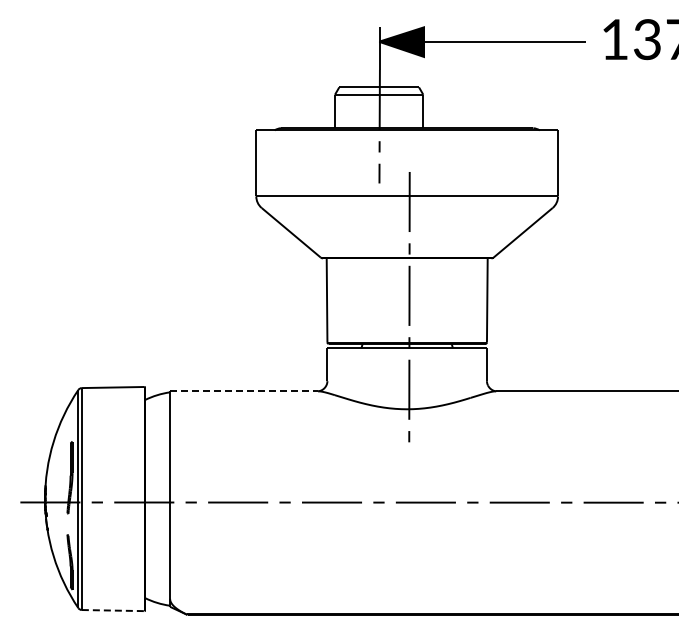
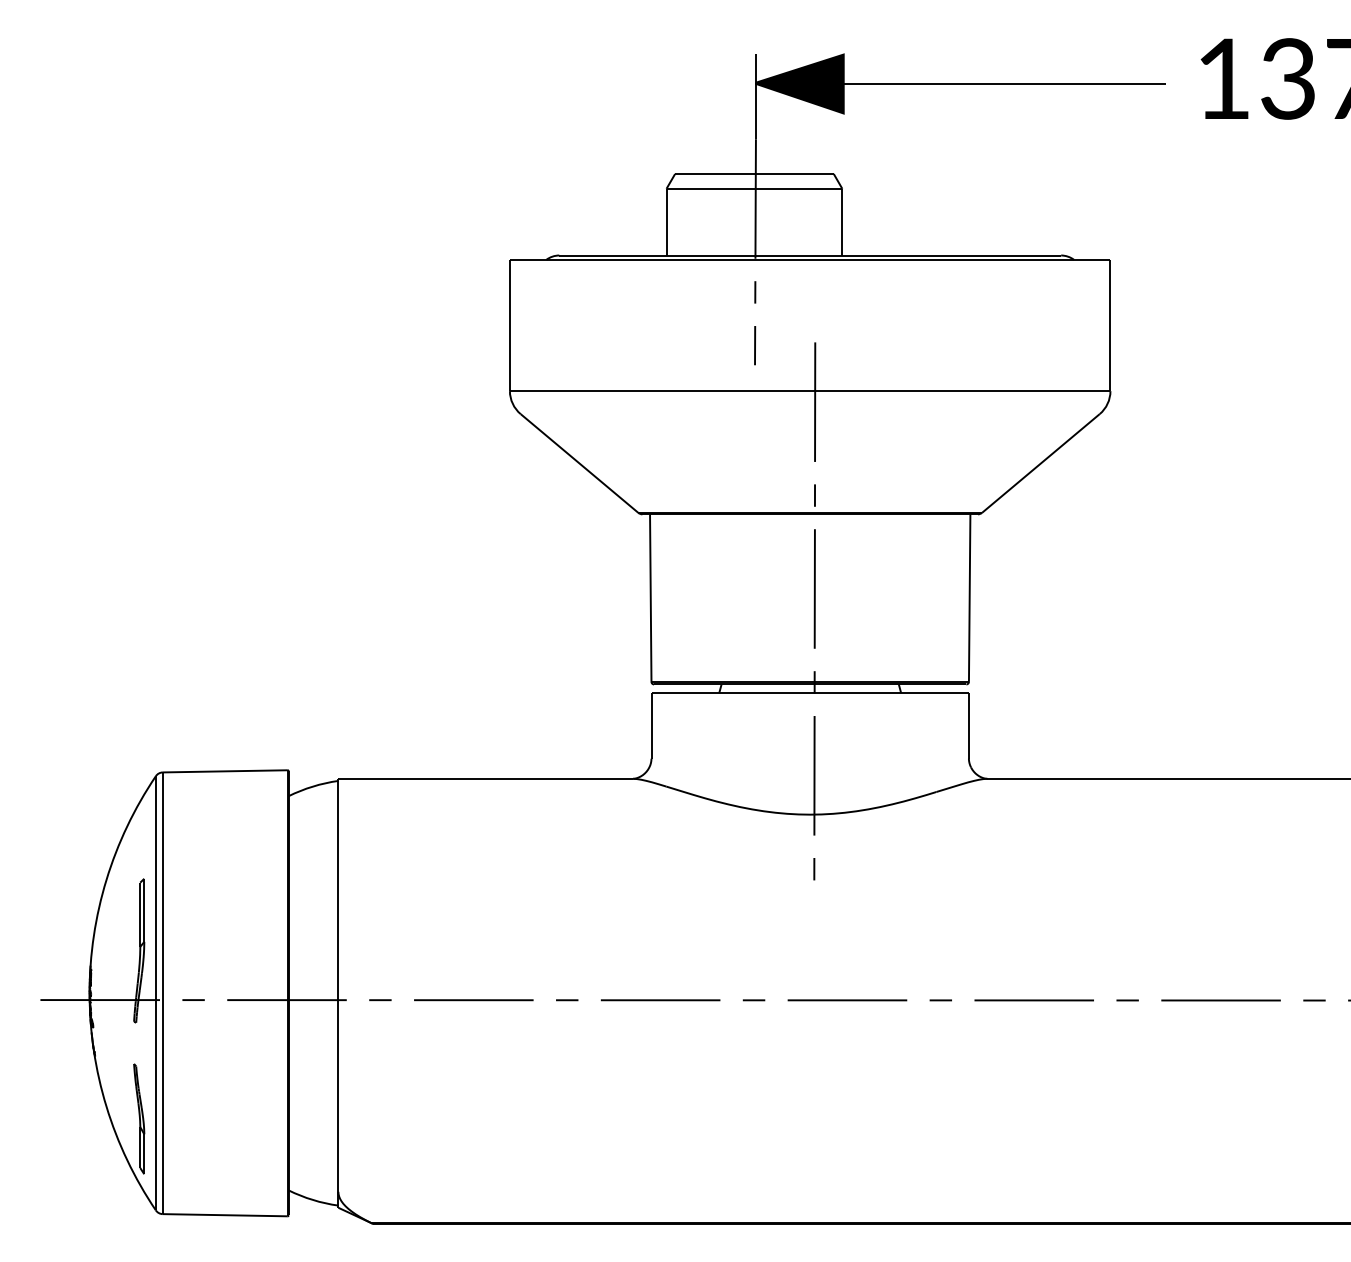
line: (244, 391) -> (486, 779), dashed -> solid
line: (113, 610) -> (225, 1215), dashed -> solid

